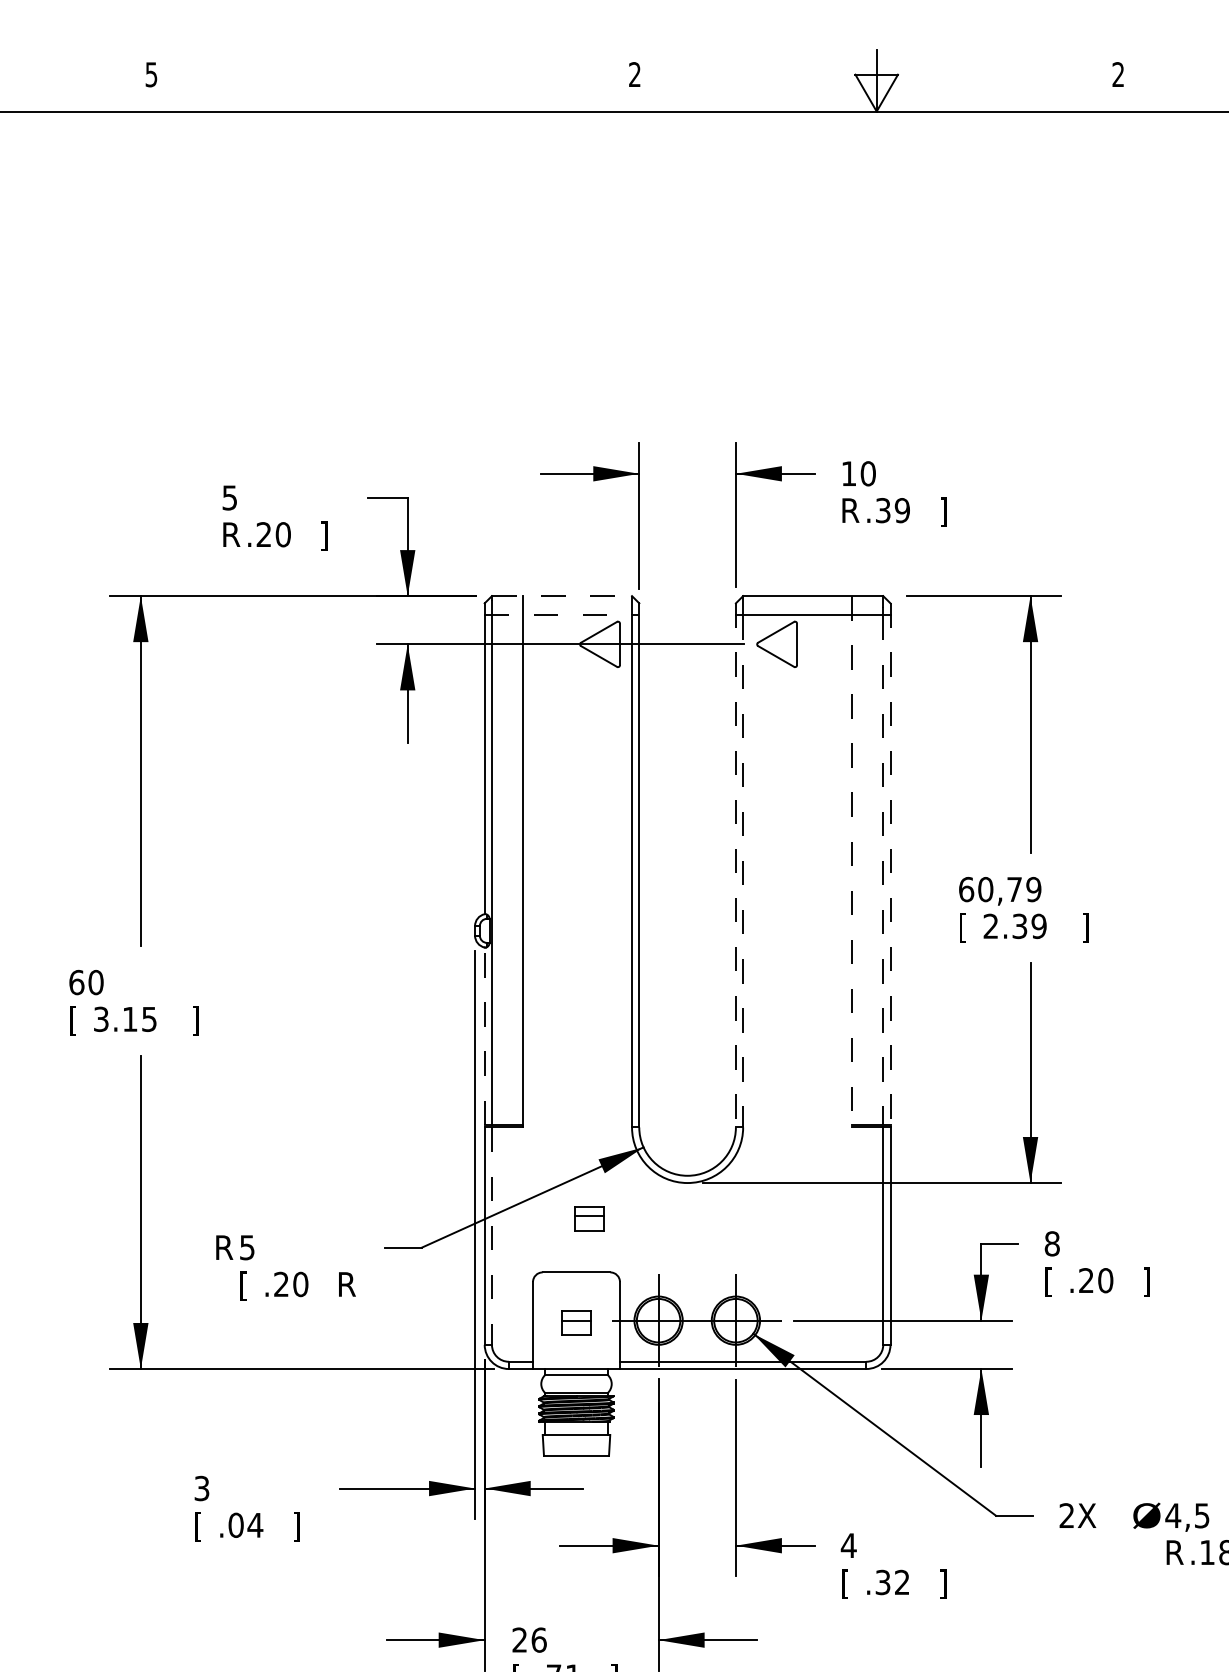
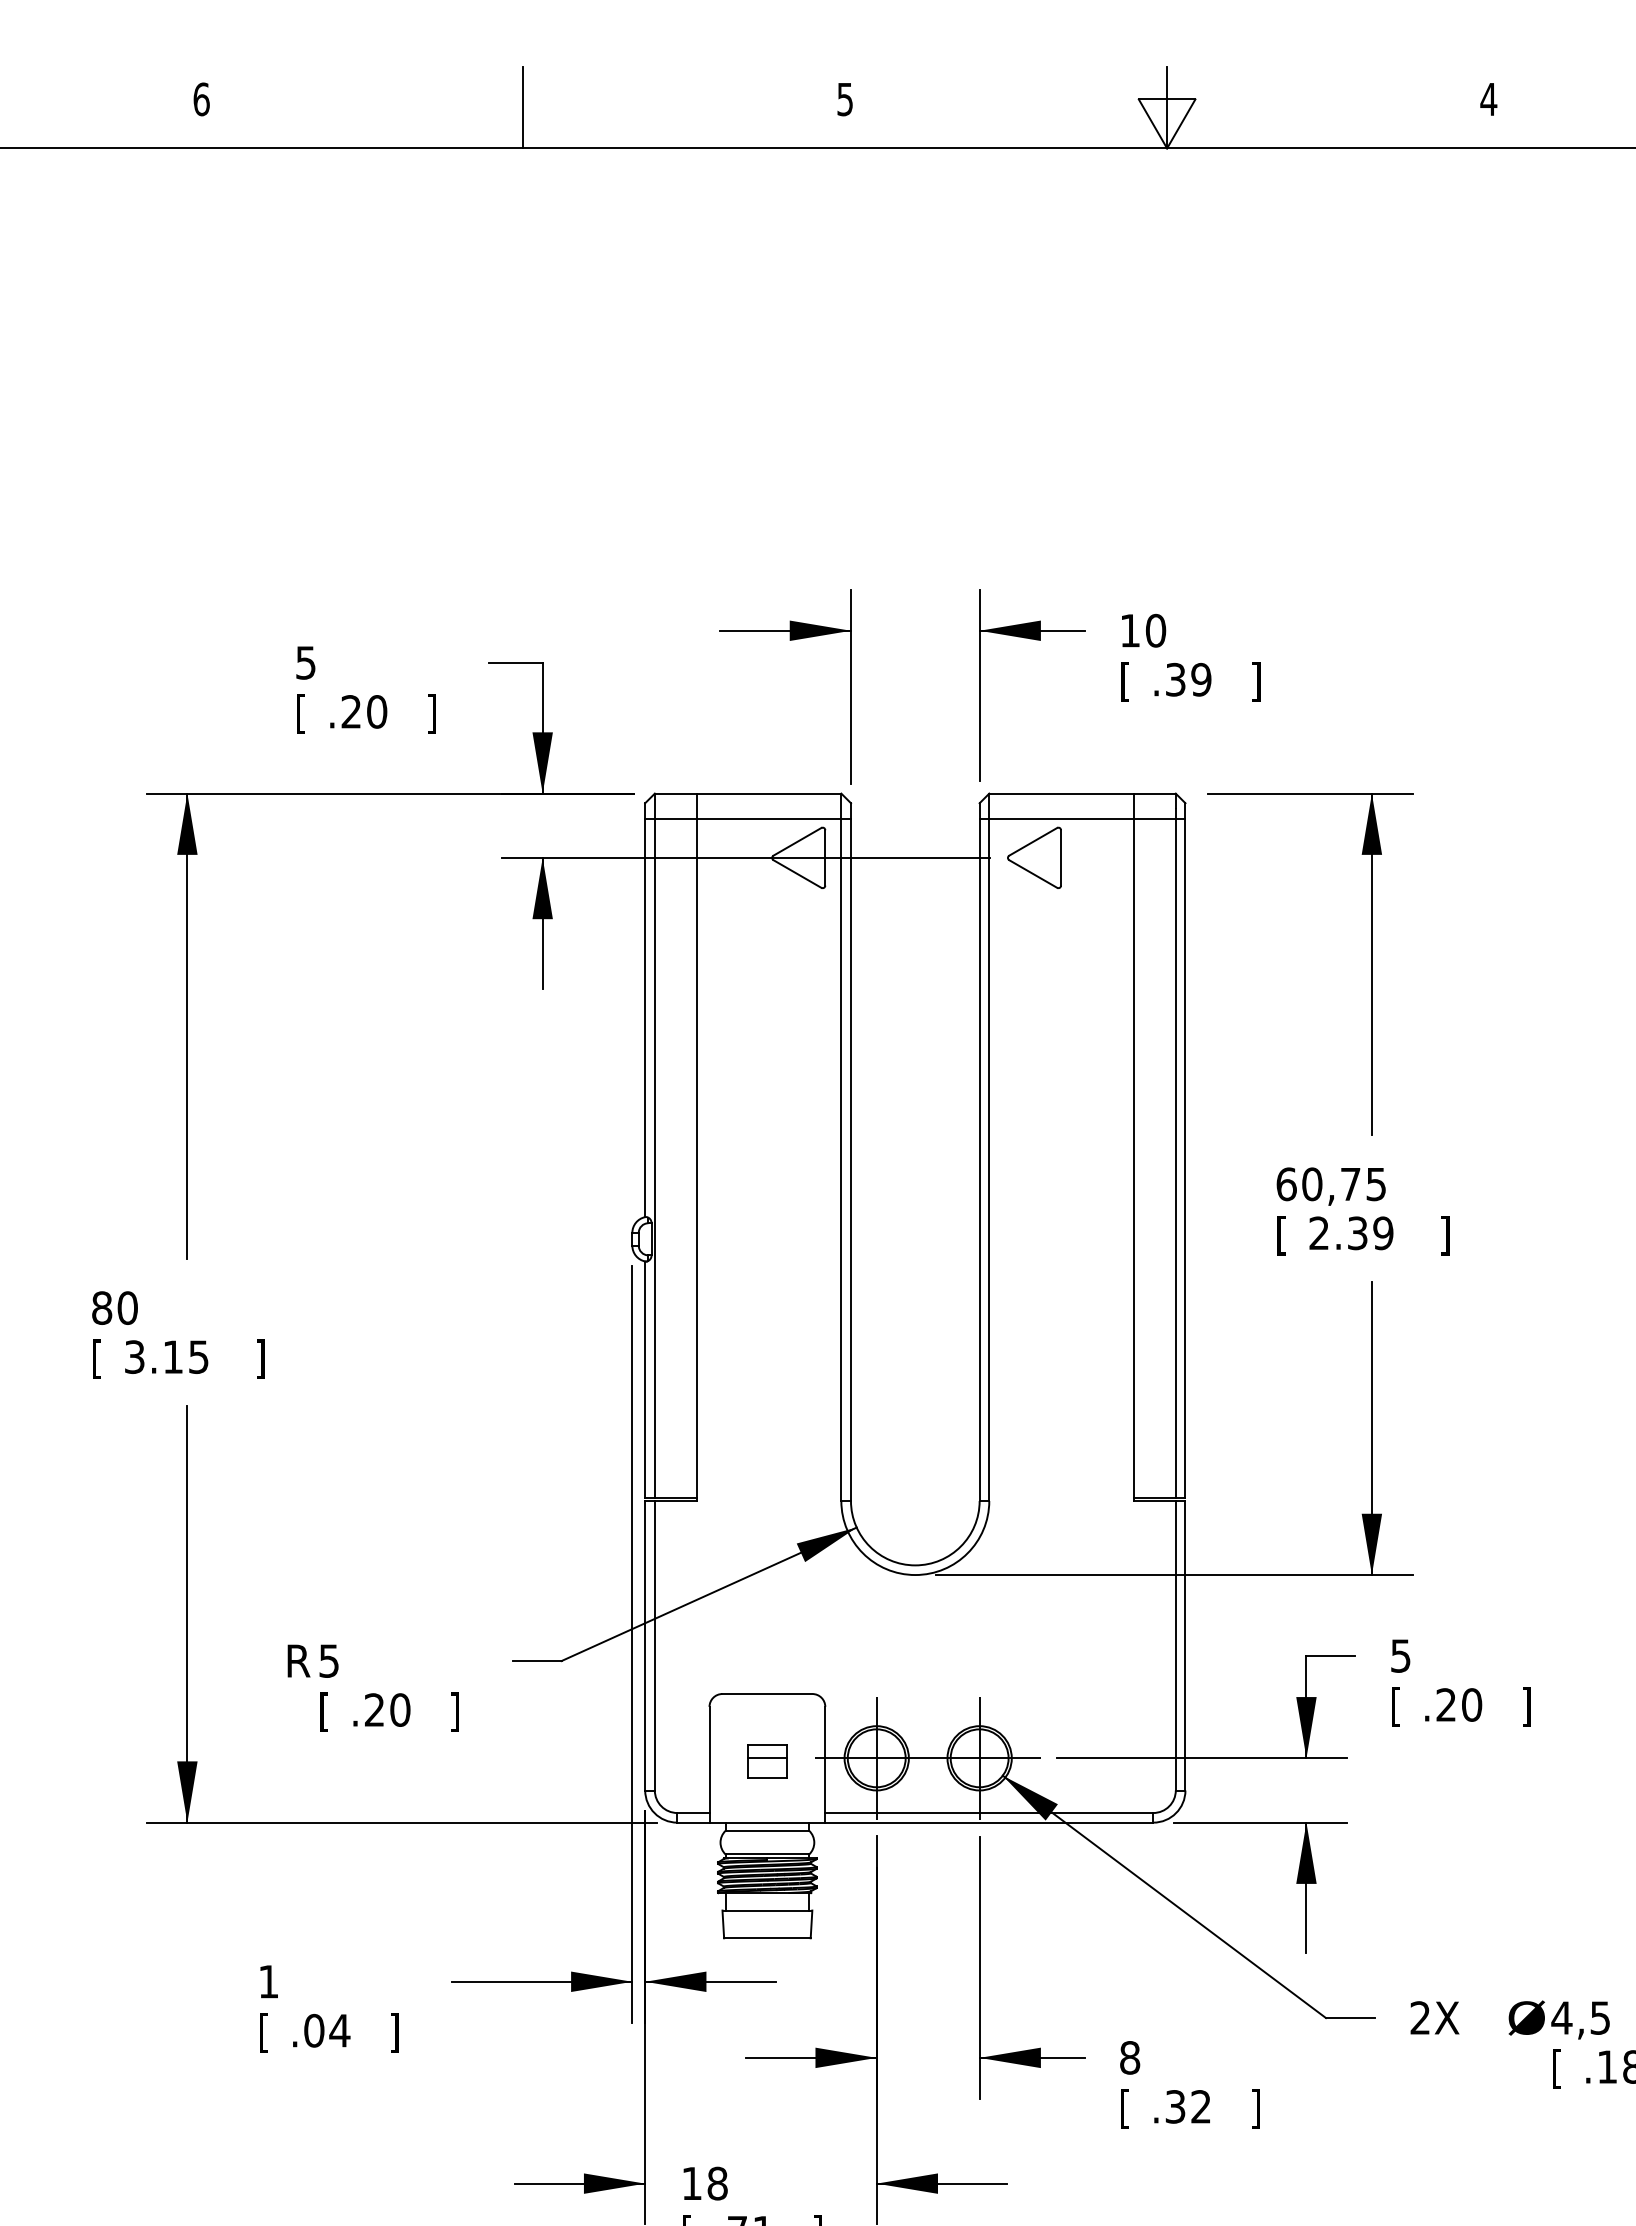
text: (151, 74) -> (201, 99), 5 -> 6
text: (634, 74) -> (844, 99), 2 -> 5
text: (1118, 74) -> (1488, 98), 2 -> 4
line: (393, 80) -> (523, 107), added
text: (850, 511) -> (1132, 681), R -> [
text: (231, 535) -> (308, 713), R -> [
line: (562, 596) -> (748, 793), dashed -> solid
line: (562, 615) -> (748, 819), dashed -> solid
line: (851, 861) -> (1133, 1147), dashed -> solid
line: (890, 864) -> (1185, 1151), dashed -> solid
line: (735, 865) -> (979, 1152), dashed -> solid
line: (883, 870) -> (1175, 1159), dashed -> solid
line: (743, 871) -> (989, 1160), dashed -> solid
text: (1033, 889) -> (1376, 1184), 60,79 -> 60,75
text: (77, 982) -> (102, 1307), 60 -> 80
line: (484, 1036) -> (645, 1379), dashed -> solid
part: (589, 1218) -> (784, 1622), removed
line: (491, 1235) -> (654, 1645), dashed -> solid
text: (1052, 1243) -> (1400, 1655), 8 -> 5
text: (347, 1285) -> (462, 1711), R -> ]
text: (201, 1488) -> (268, 1981), 3 -> 1
text: (848, 1545) -> (1129, 2057), 4 -> 8
text: (1175, 1553) -> (1564, 2068), R -> [
text: (529, 1640) -> (704, 2183), 26 -> 18

